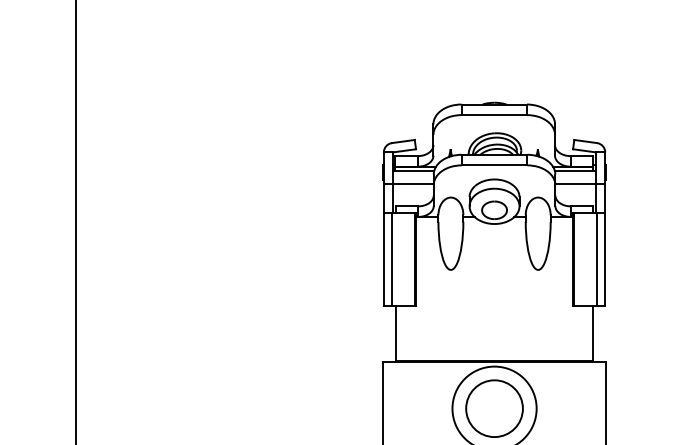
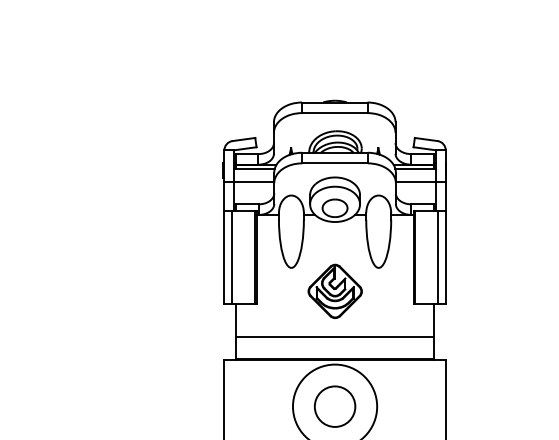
part: (494, 292) -> (335, 290), added
line: (494, 339) -> (335, 337), added
circle: (494, 408) -> (335, 406), size x0.71

